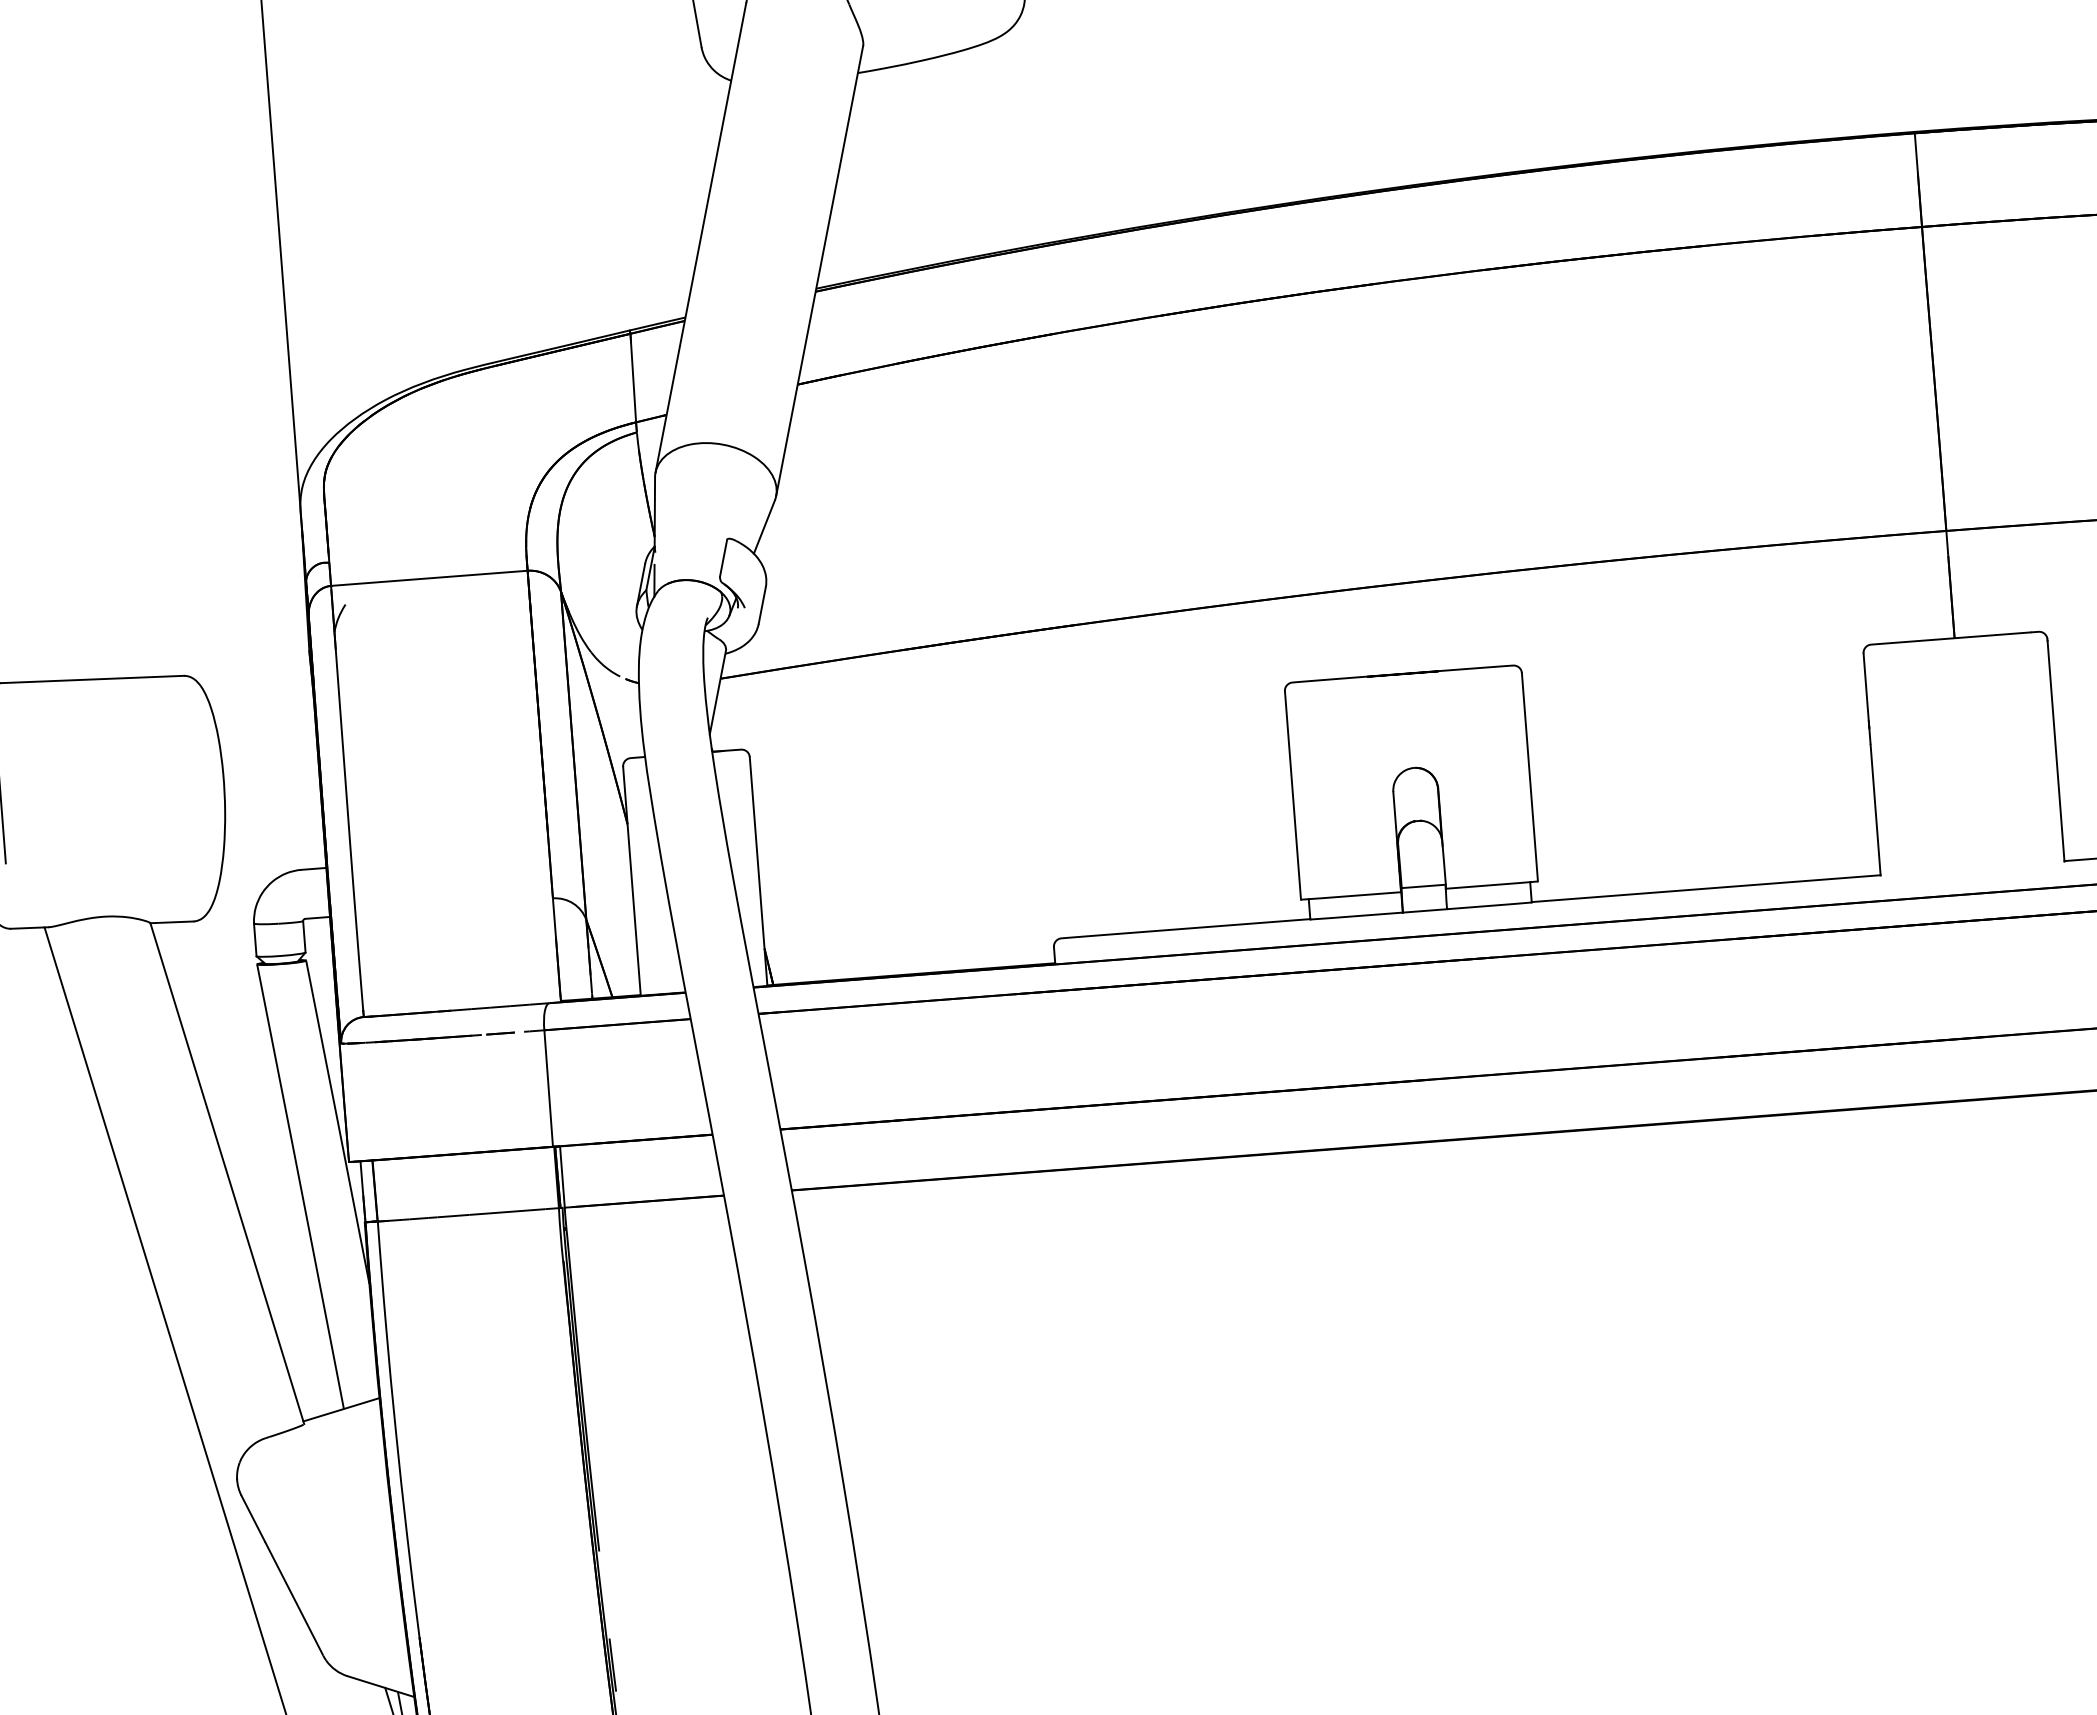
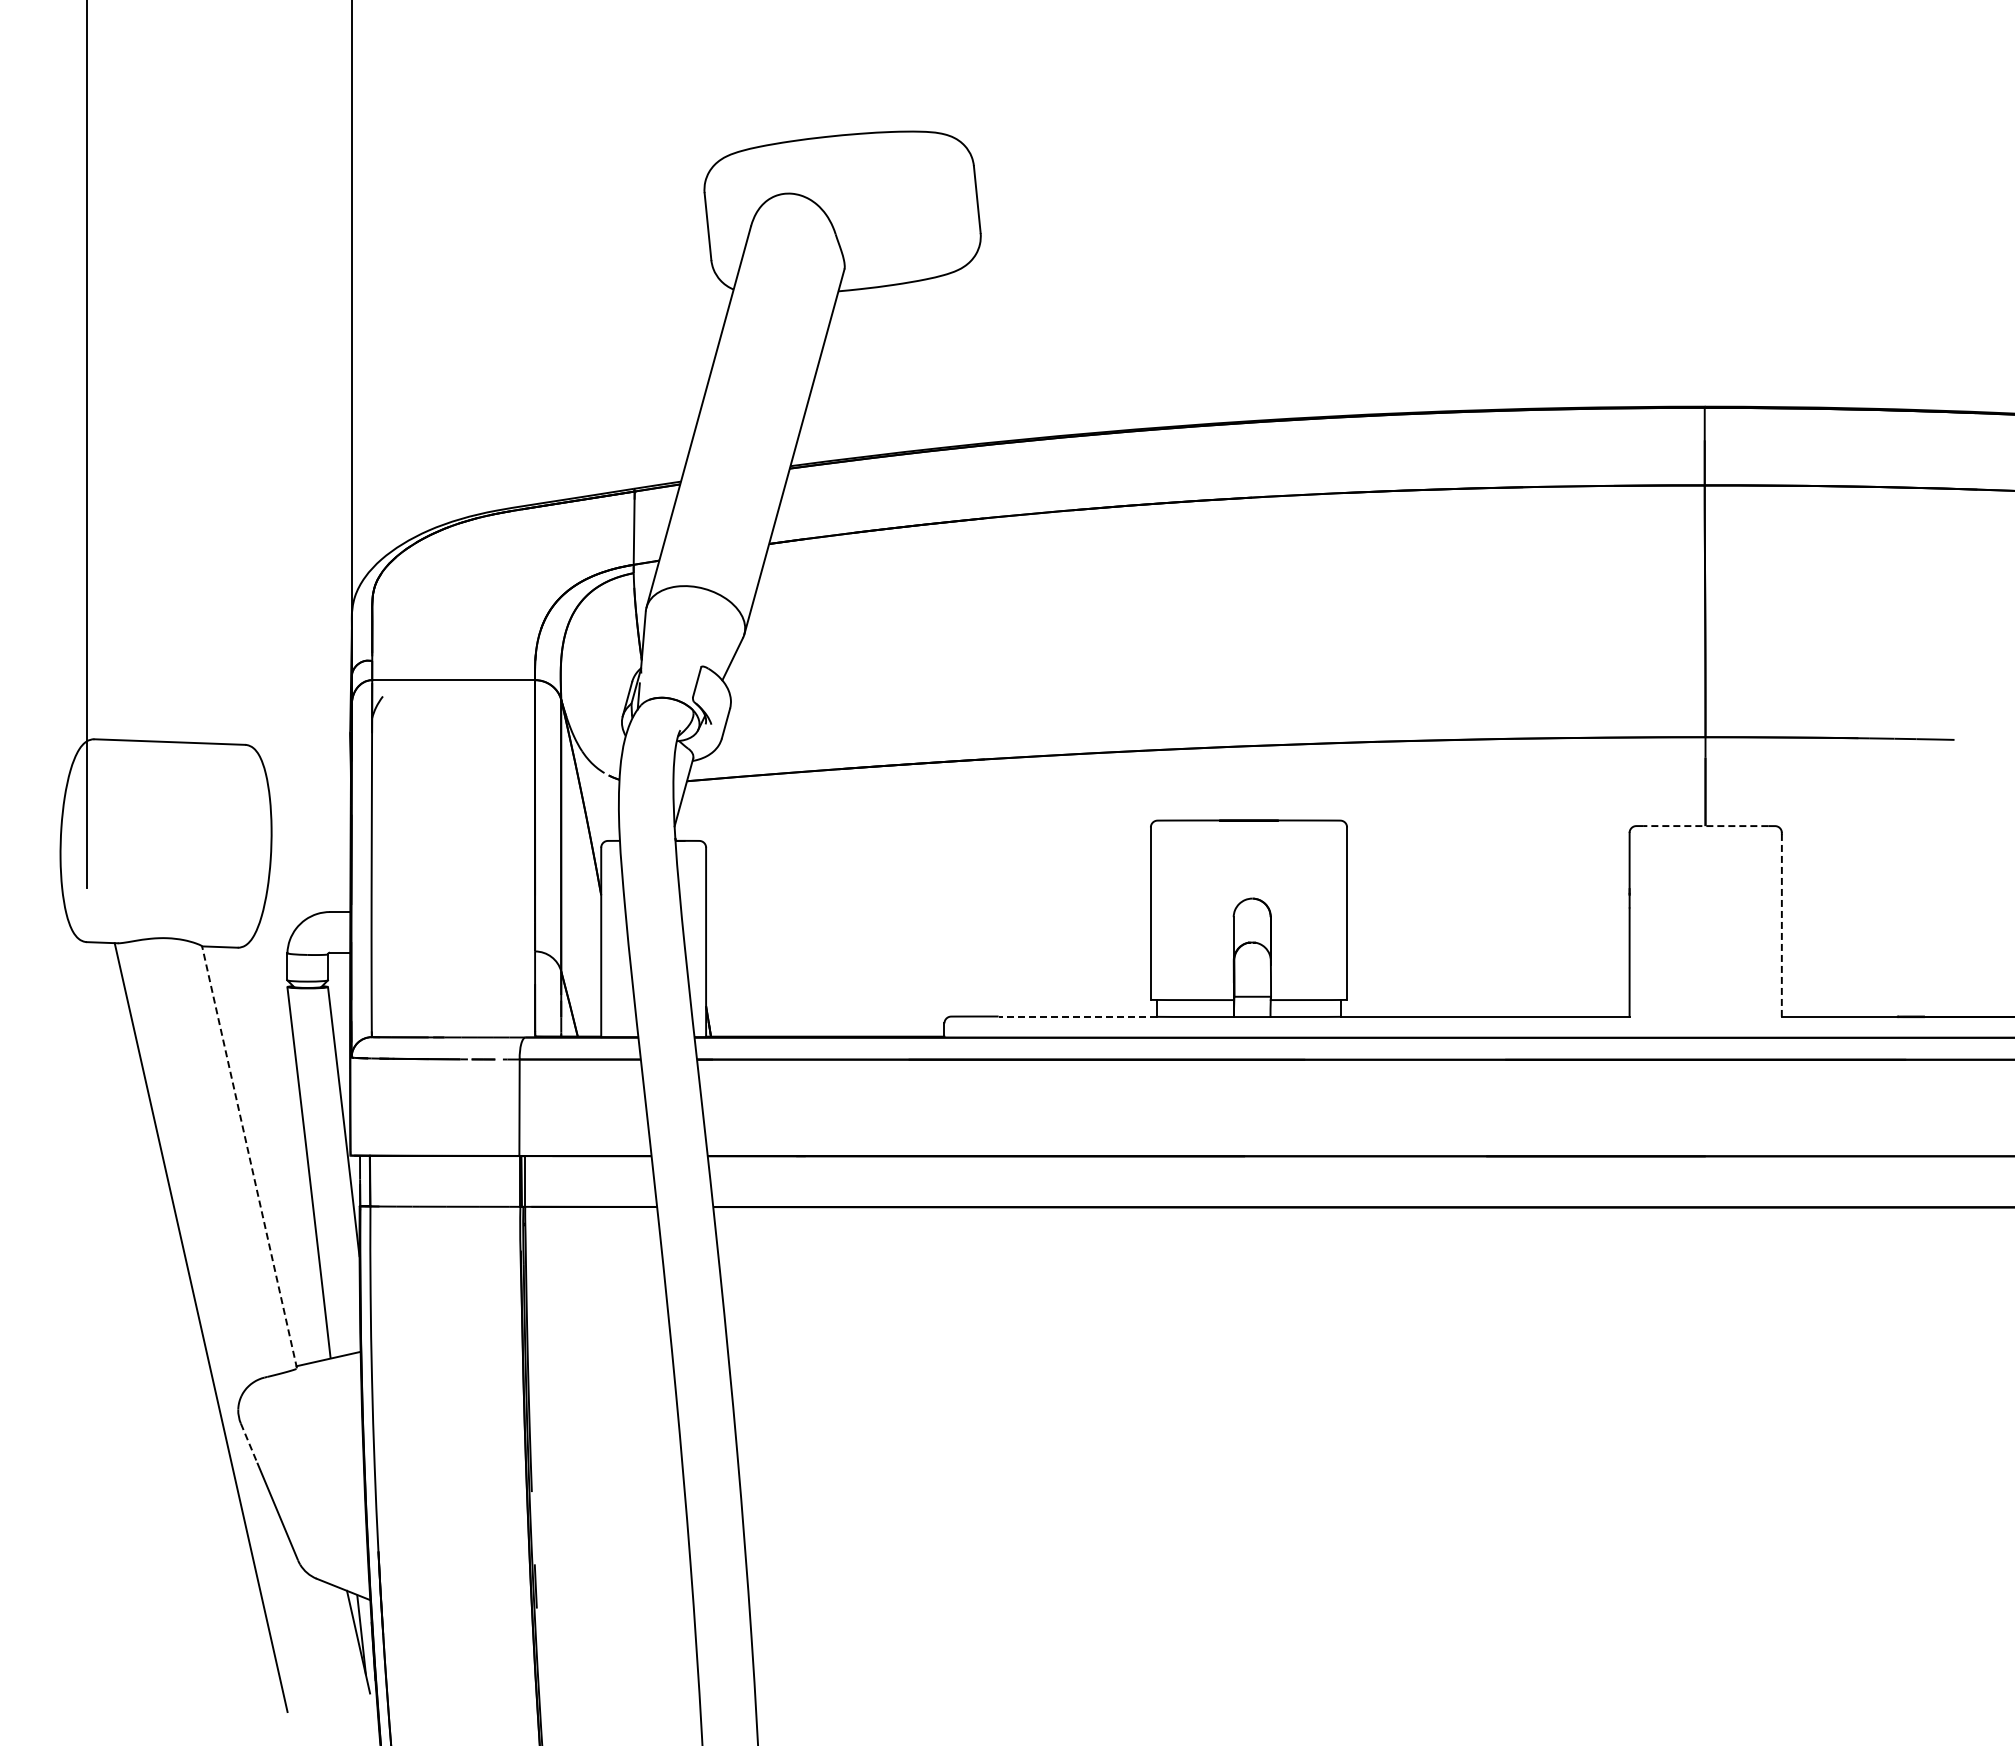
line: (1954, 638) -> (1705, 826), solid -> dashed
line: (2055, 751) -> (1781, 925), solid -> dashed
line: (1213, 926) -> (1077, 1016), solid -> dashed
line: (227, 1172) -> (249, 1156), solid -> dashed
line: (253, 1519) -> (249, 1443), solid -> dashed

